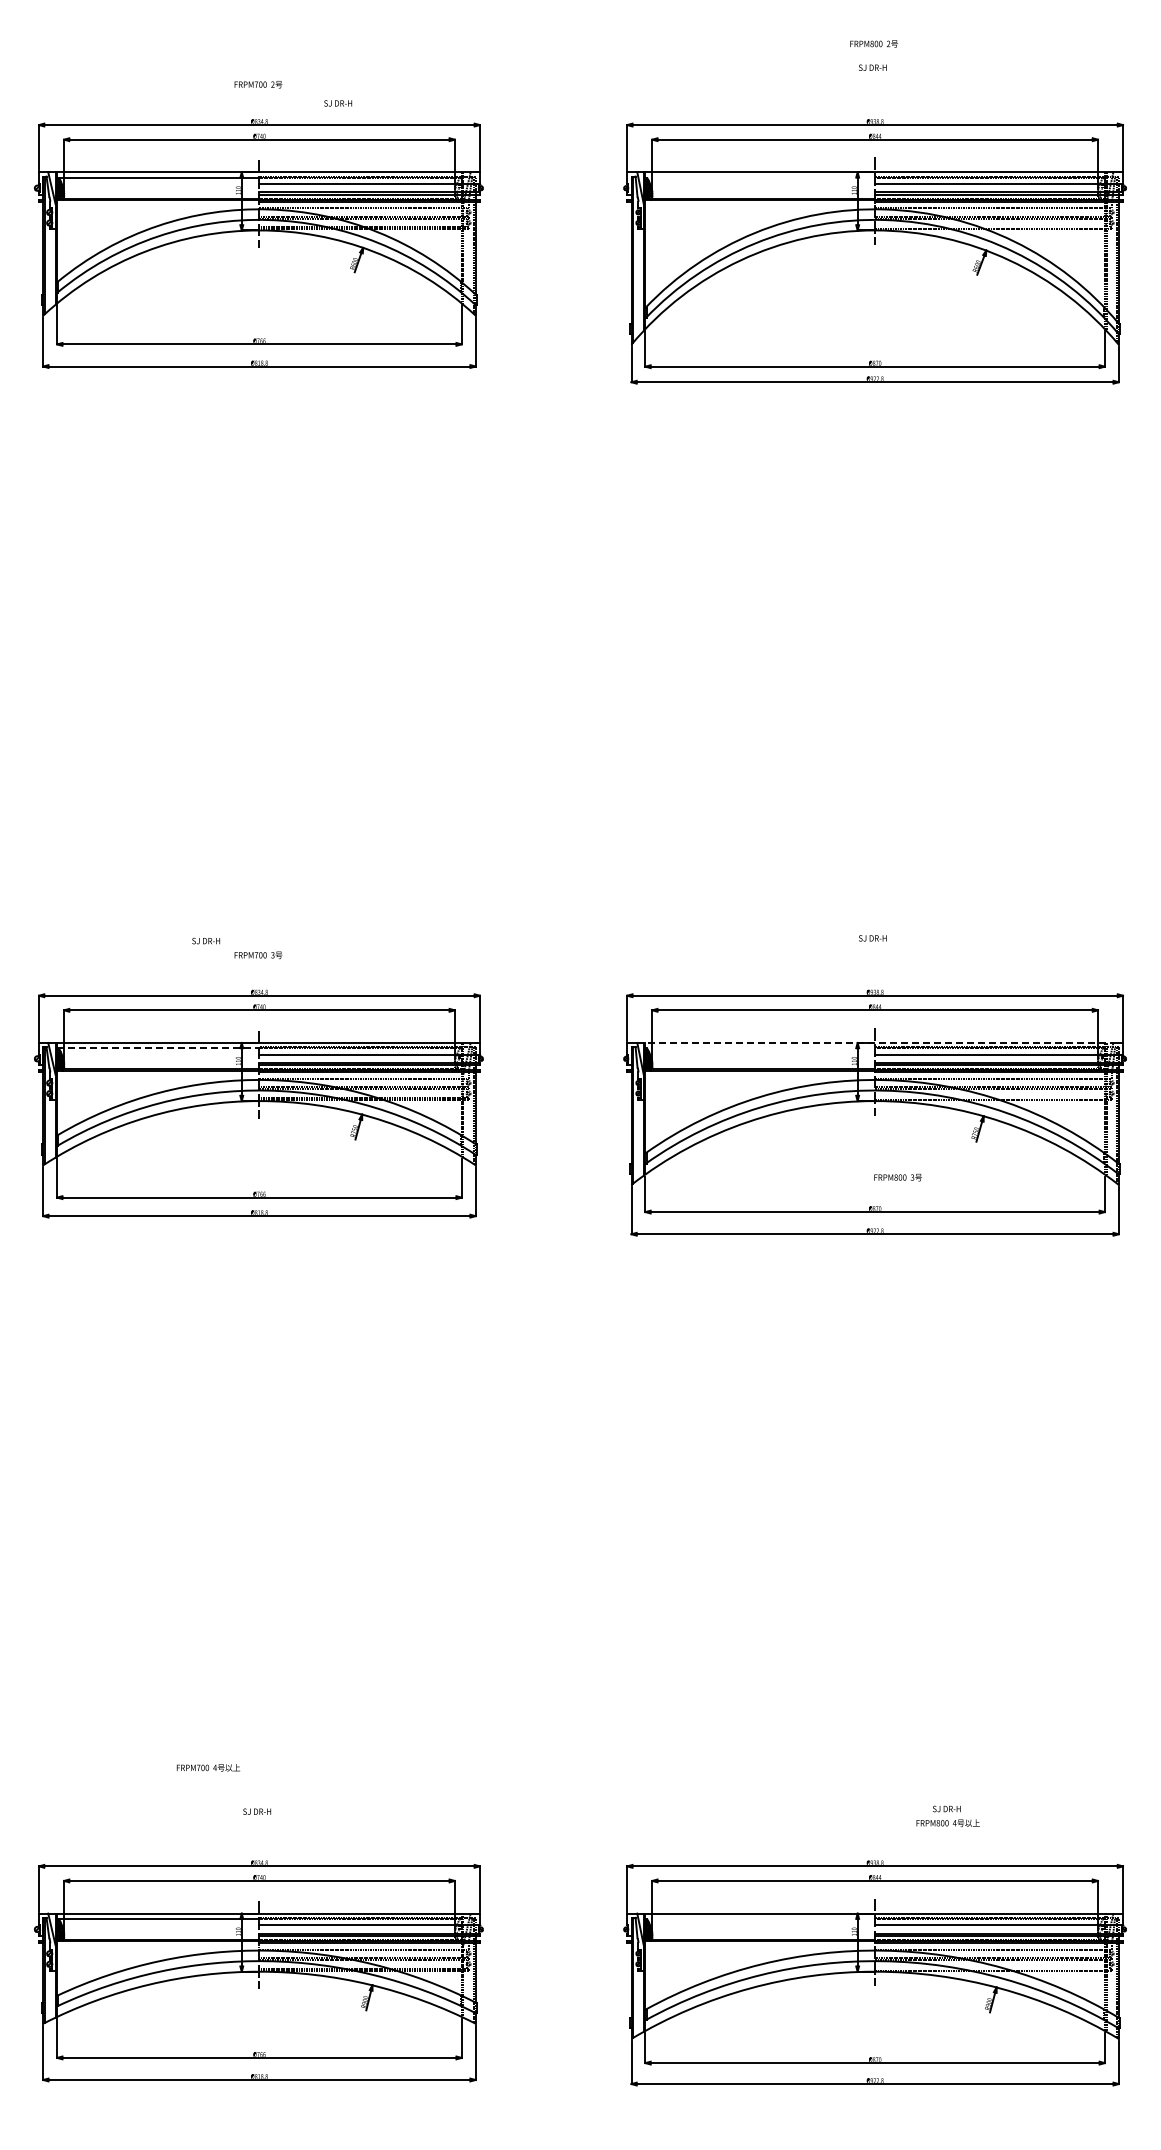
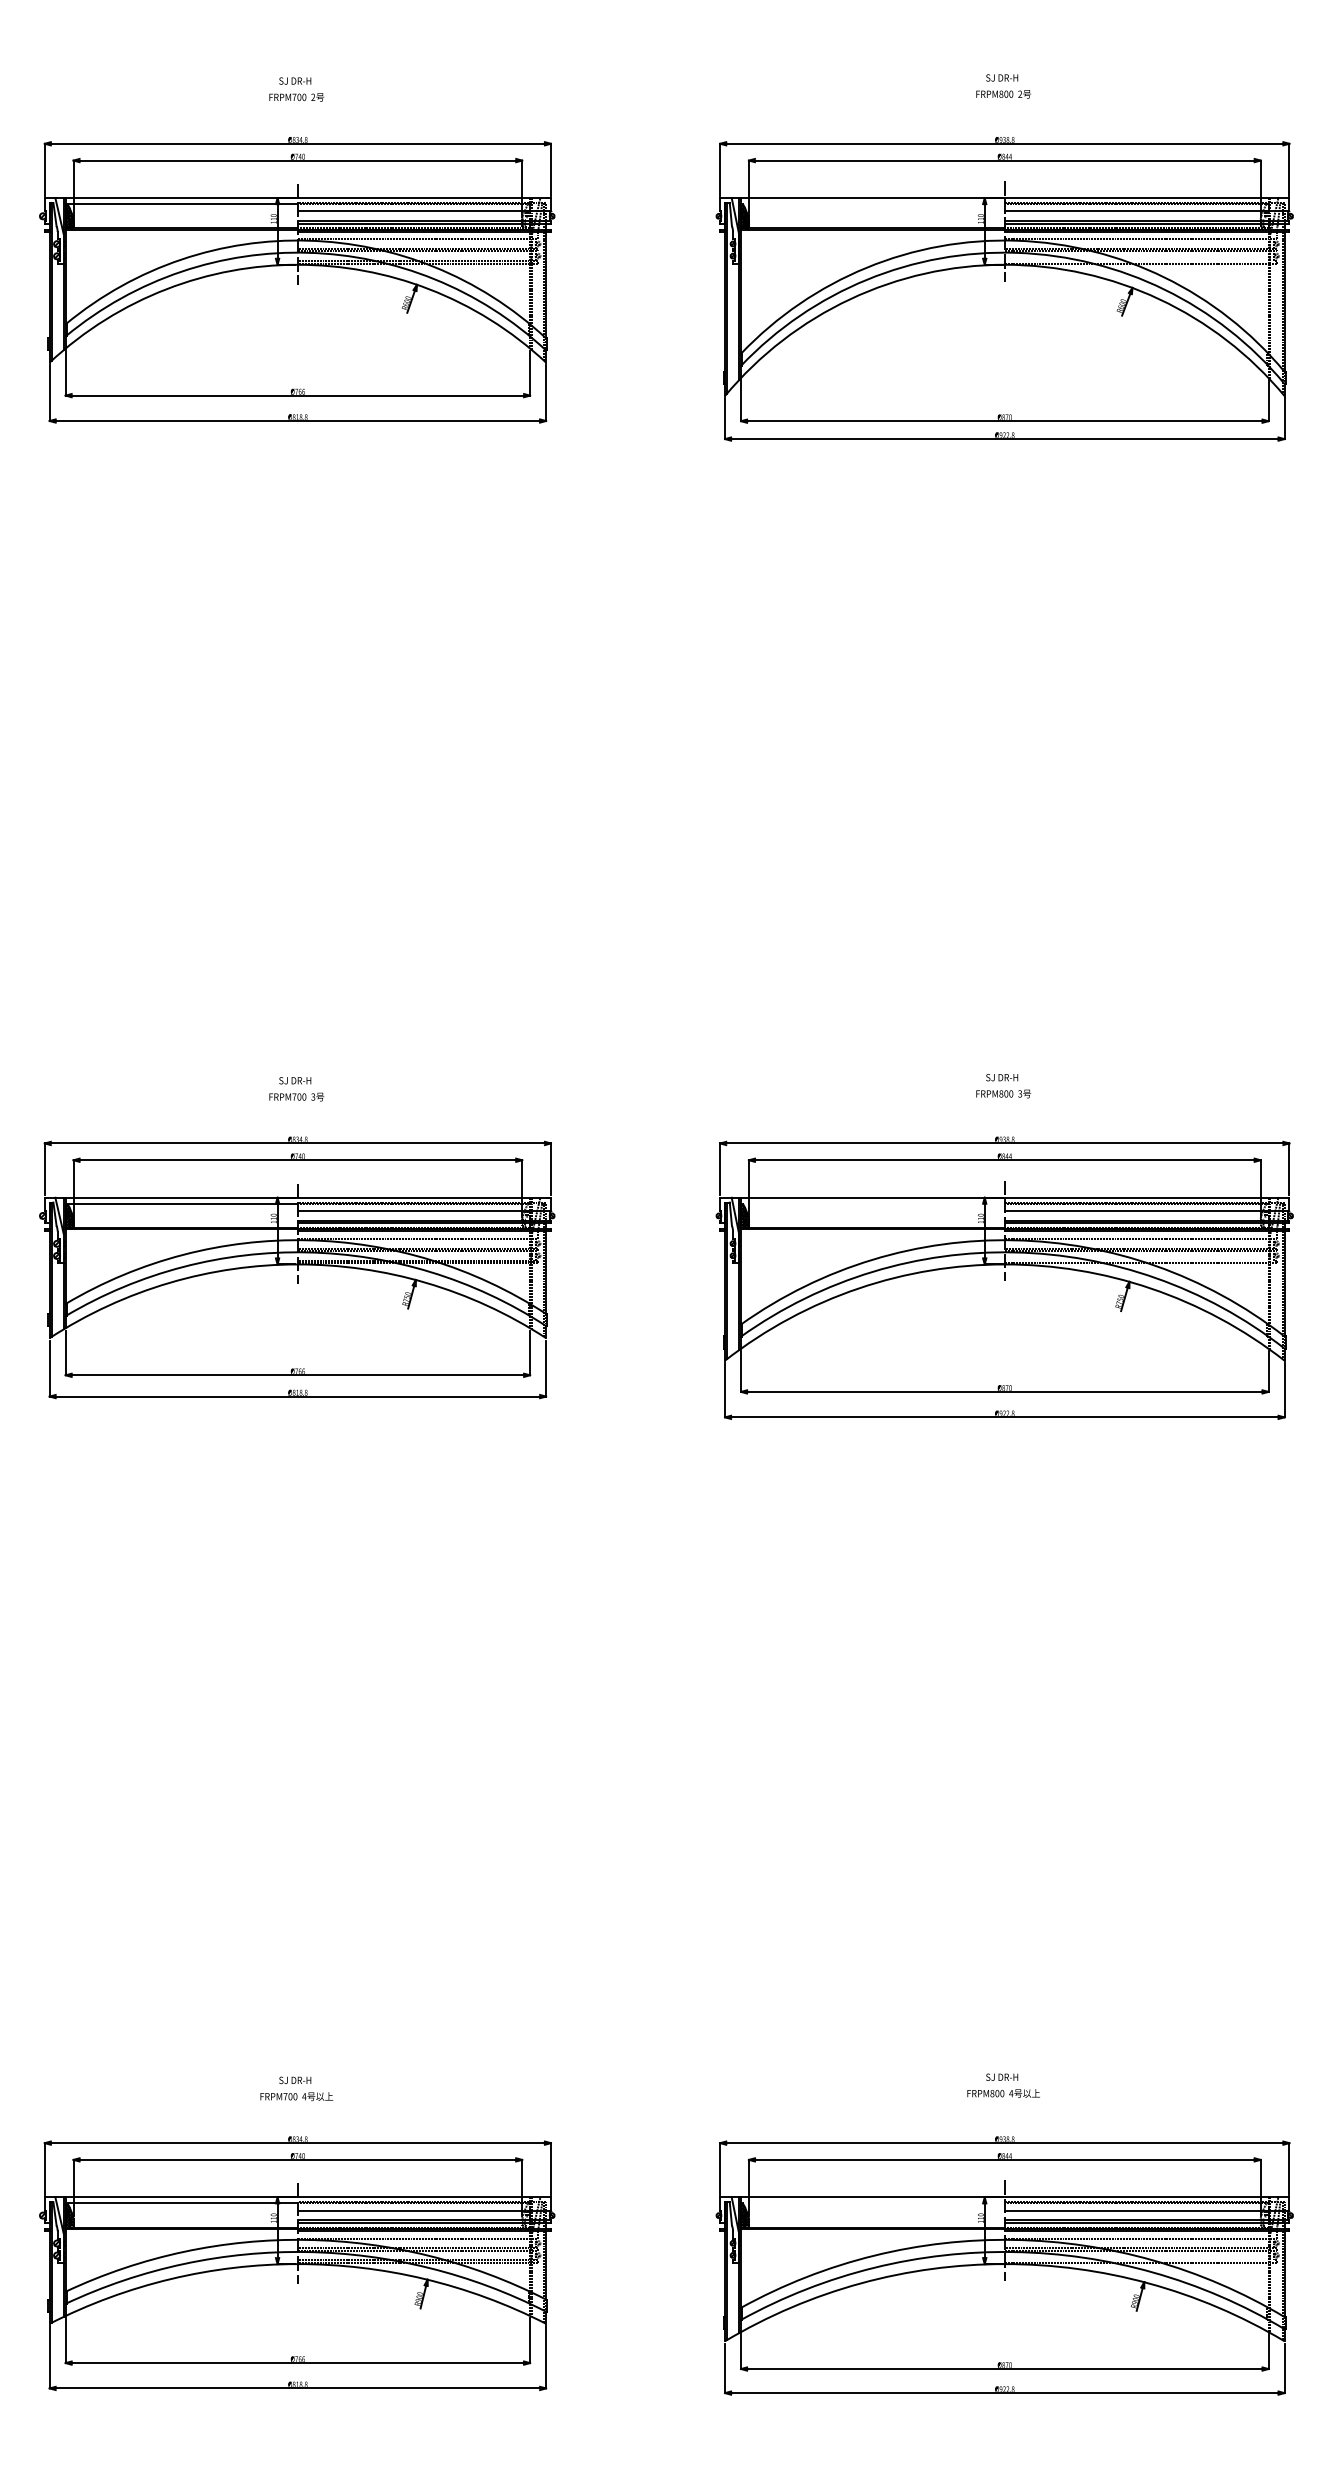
text: (873, 43) -> (1002, 93), moved
text: (338, 103) -> (295, 81), moved
text: (206, 940) -> (295, 1080), moved
line: (875, 1042) -> (1005, 1197), dashed -> solid
line: (158, 1048) -> (181, 1204), dashed -> solid
text: (897, 1177) -> (1002, 1093), moved
text: (207, 1767) -> (295, 2096), moved
text: (947, 1815) -> (1002, 2084), moved

